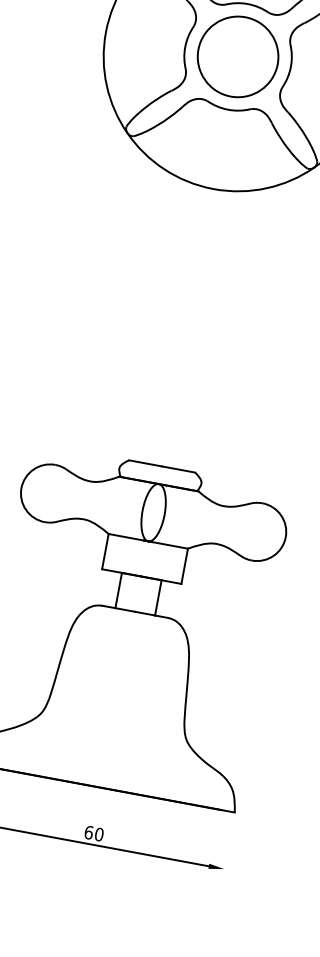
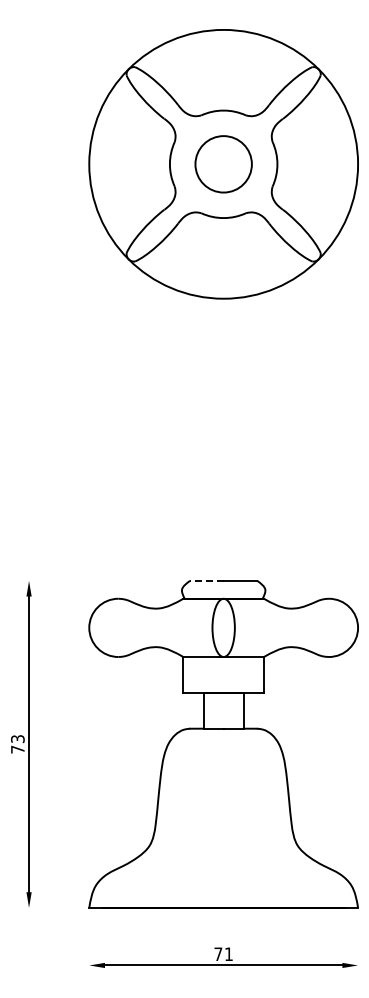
circle: (237, 57) -> (223, 164), size x0.7
line: (145, 462) -> (206, 580), solid -> dashed
text: (93, 833) -> (223, 954), 60 -> 71

